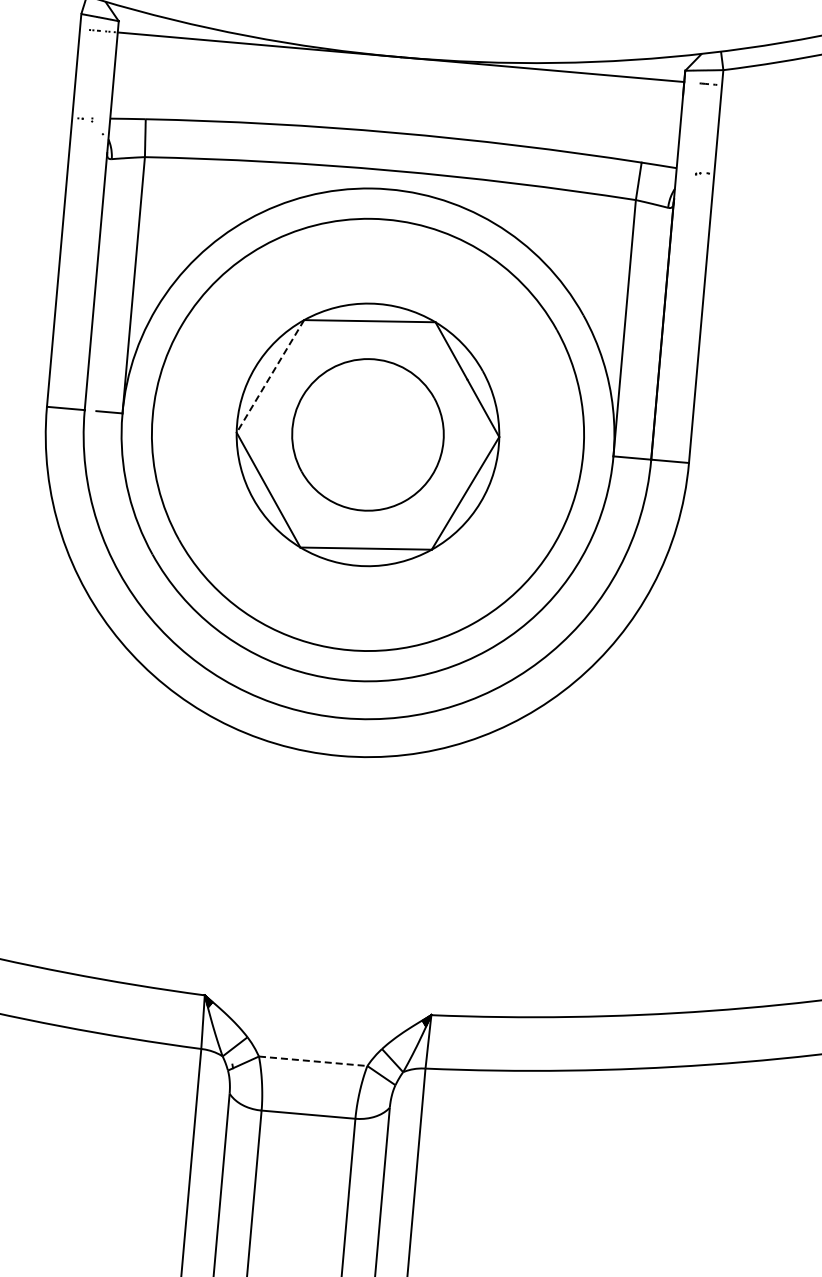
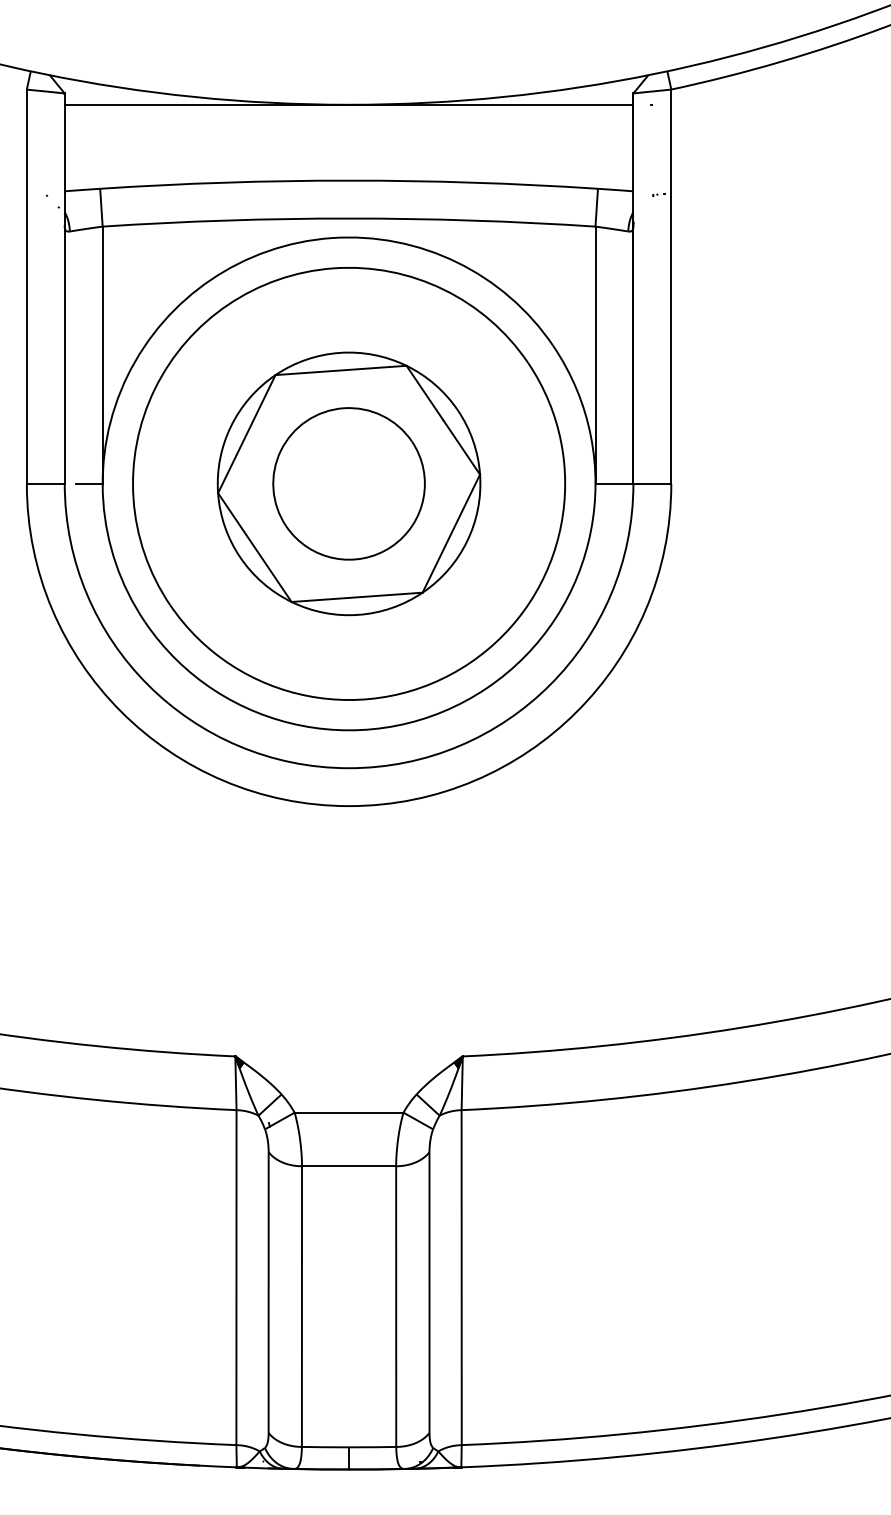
line: (270, 376) -> (246, 434), dashed -> solid
line: (313, 1061) -> (349, 1112), dashed -> solid

